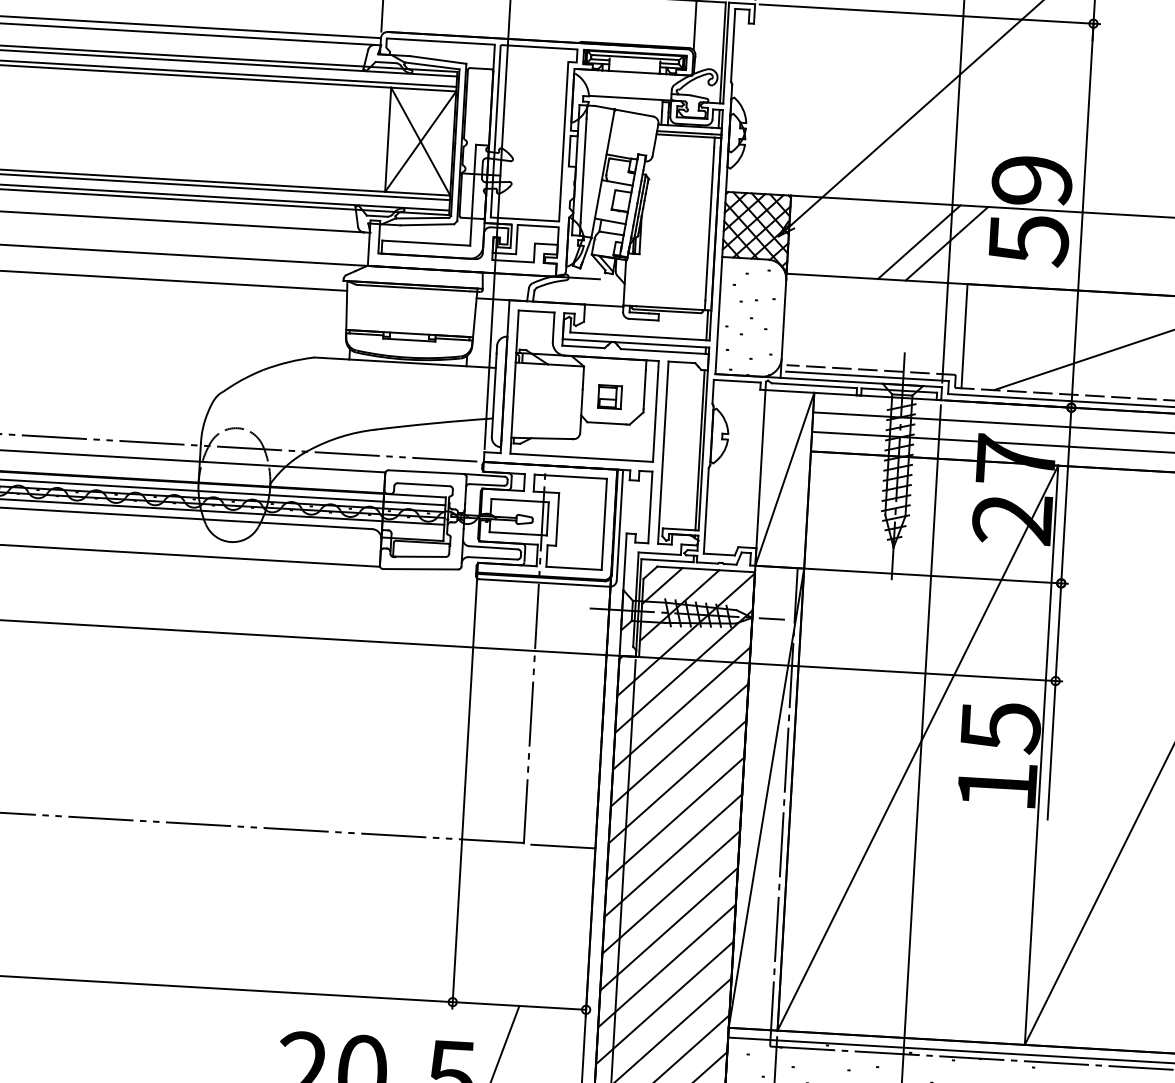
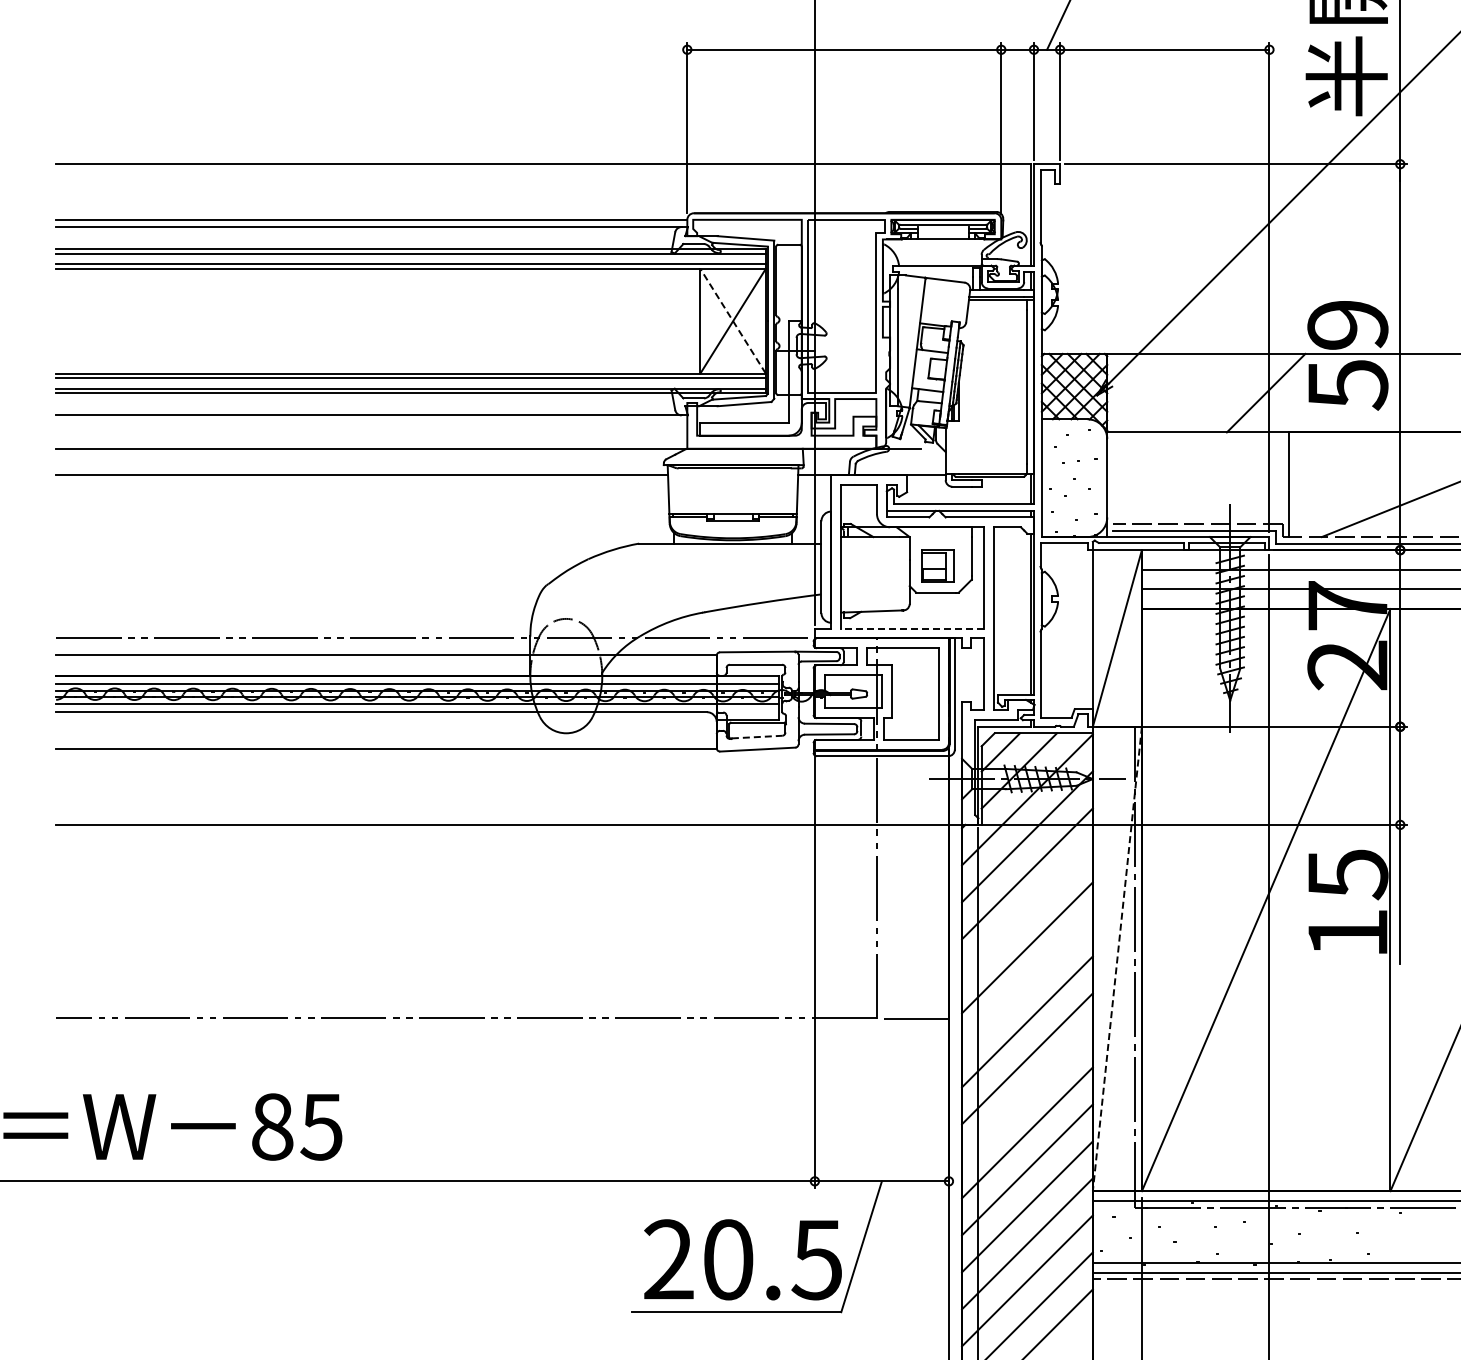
line: (421, 141) -> (733, 321), solid -> dashed
line: (919, 241) -> (1238, 392), removed
part: (610, 397) -> (937, 566), size x1.4
line: (581, 457) -> (912, 628), solid -> dashed
line: (421, 557) -> (757, 737), solid -> dashed
line: (679, 744) -> (1027, 910), removed
line: (766, 798) -> (1117, 959), solid -> dashed
line: (675, 818) -> (1027, 984), removed
line: (669, 928) -> (1027, 1095), removed

